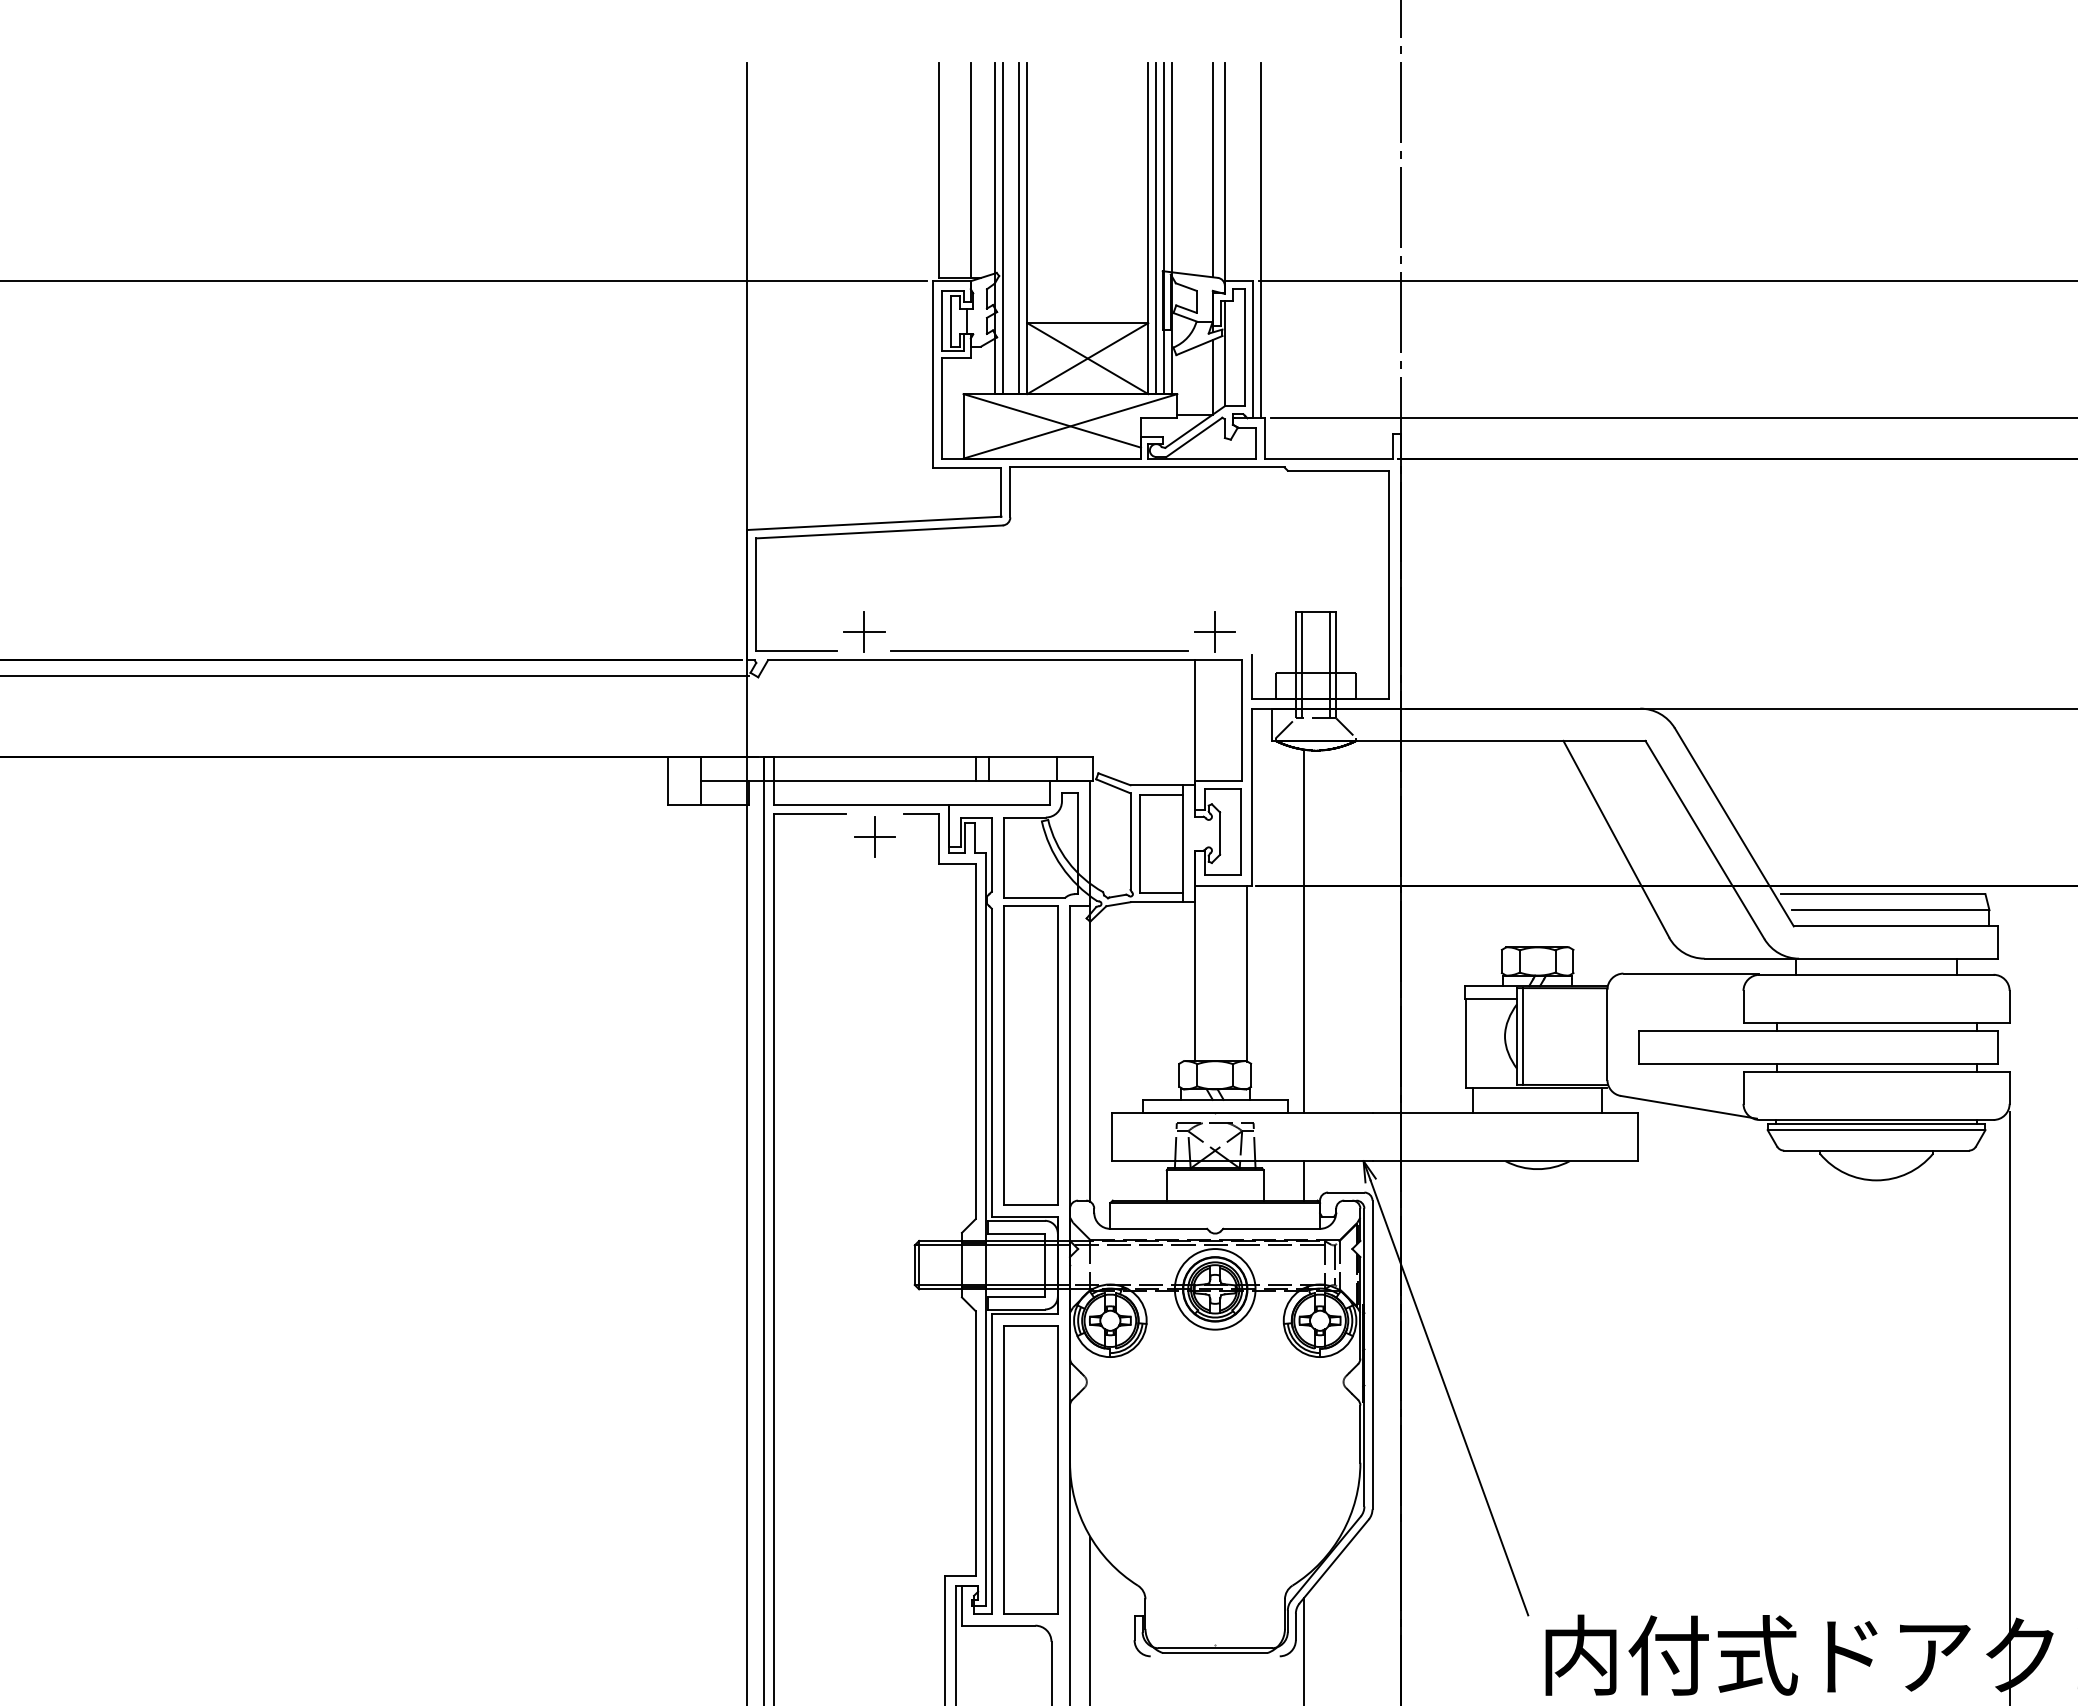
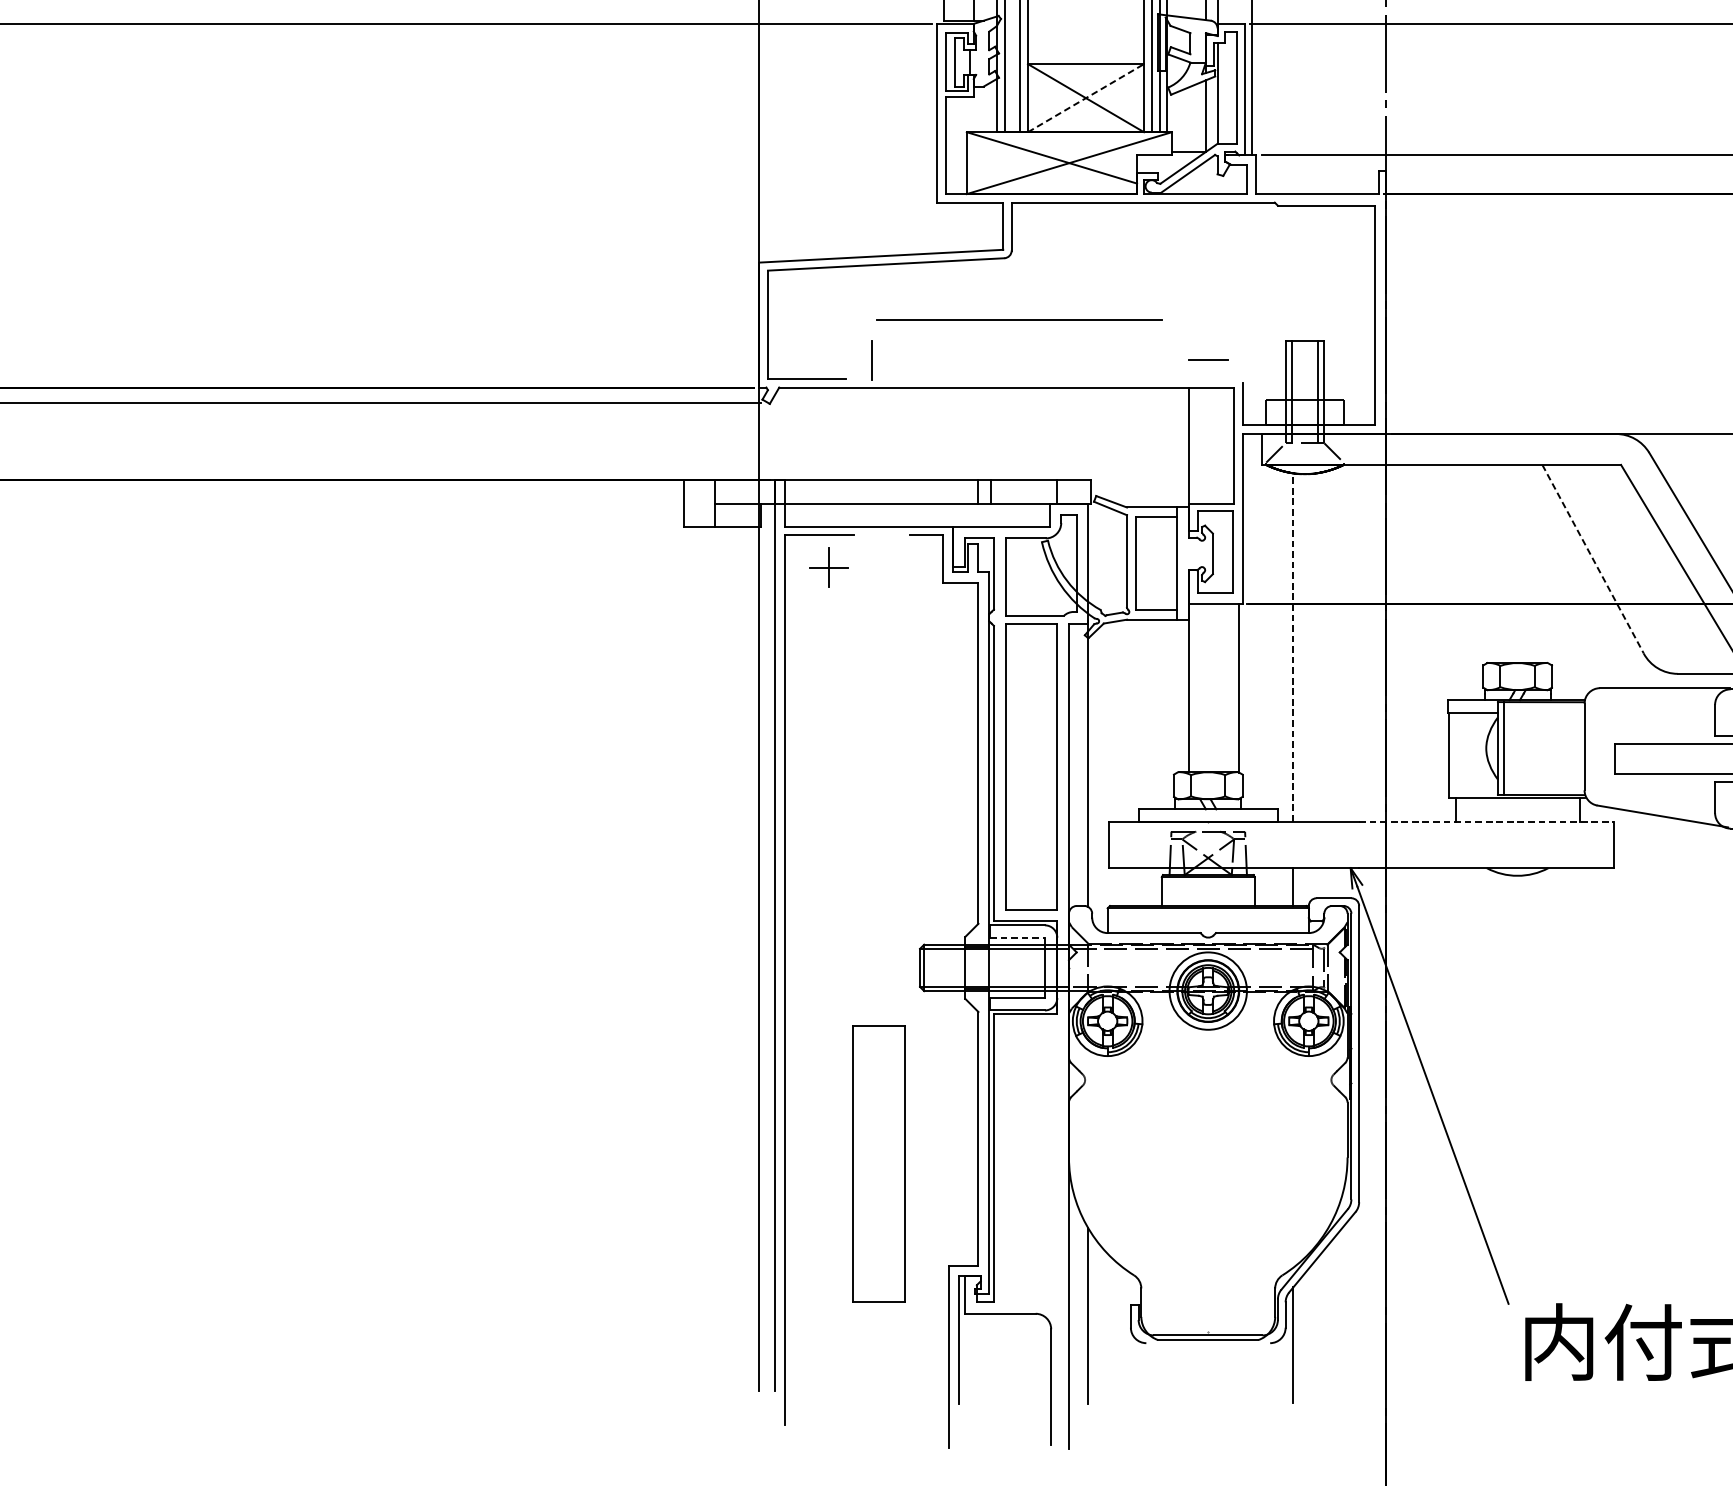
line: (1088, 358) -> (1086, 98), solid -> dashed
line: (1215, 631) -> (1208, 359), removed
line: (864, 632) -> (871, 360), removed
line: (1039, 650) -> (1019, 318), moved
part: (874, 836) -> (828, 567), moved
line: (1616, 839) -> (1593, 559), solid -> dashed
line: (1303, 931) -> (1292, 647), solid -> dashed
line: (1505, 1112) -> (1486, 821), solid -> dashed
line: (1016, 1233) -> (1017, 937), solid -> dashed
part: (1030, 1469) -> (878, 1163), moved

